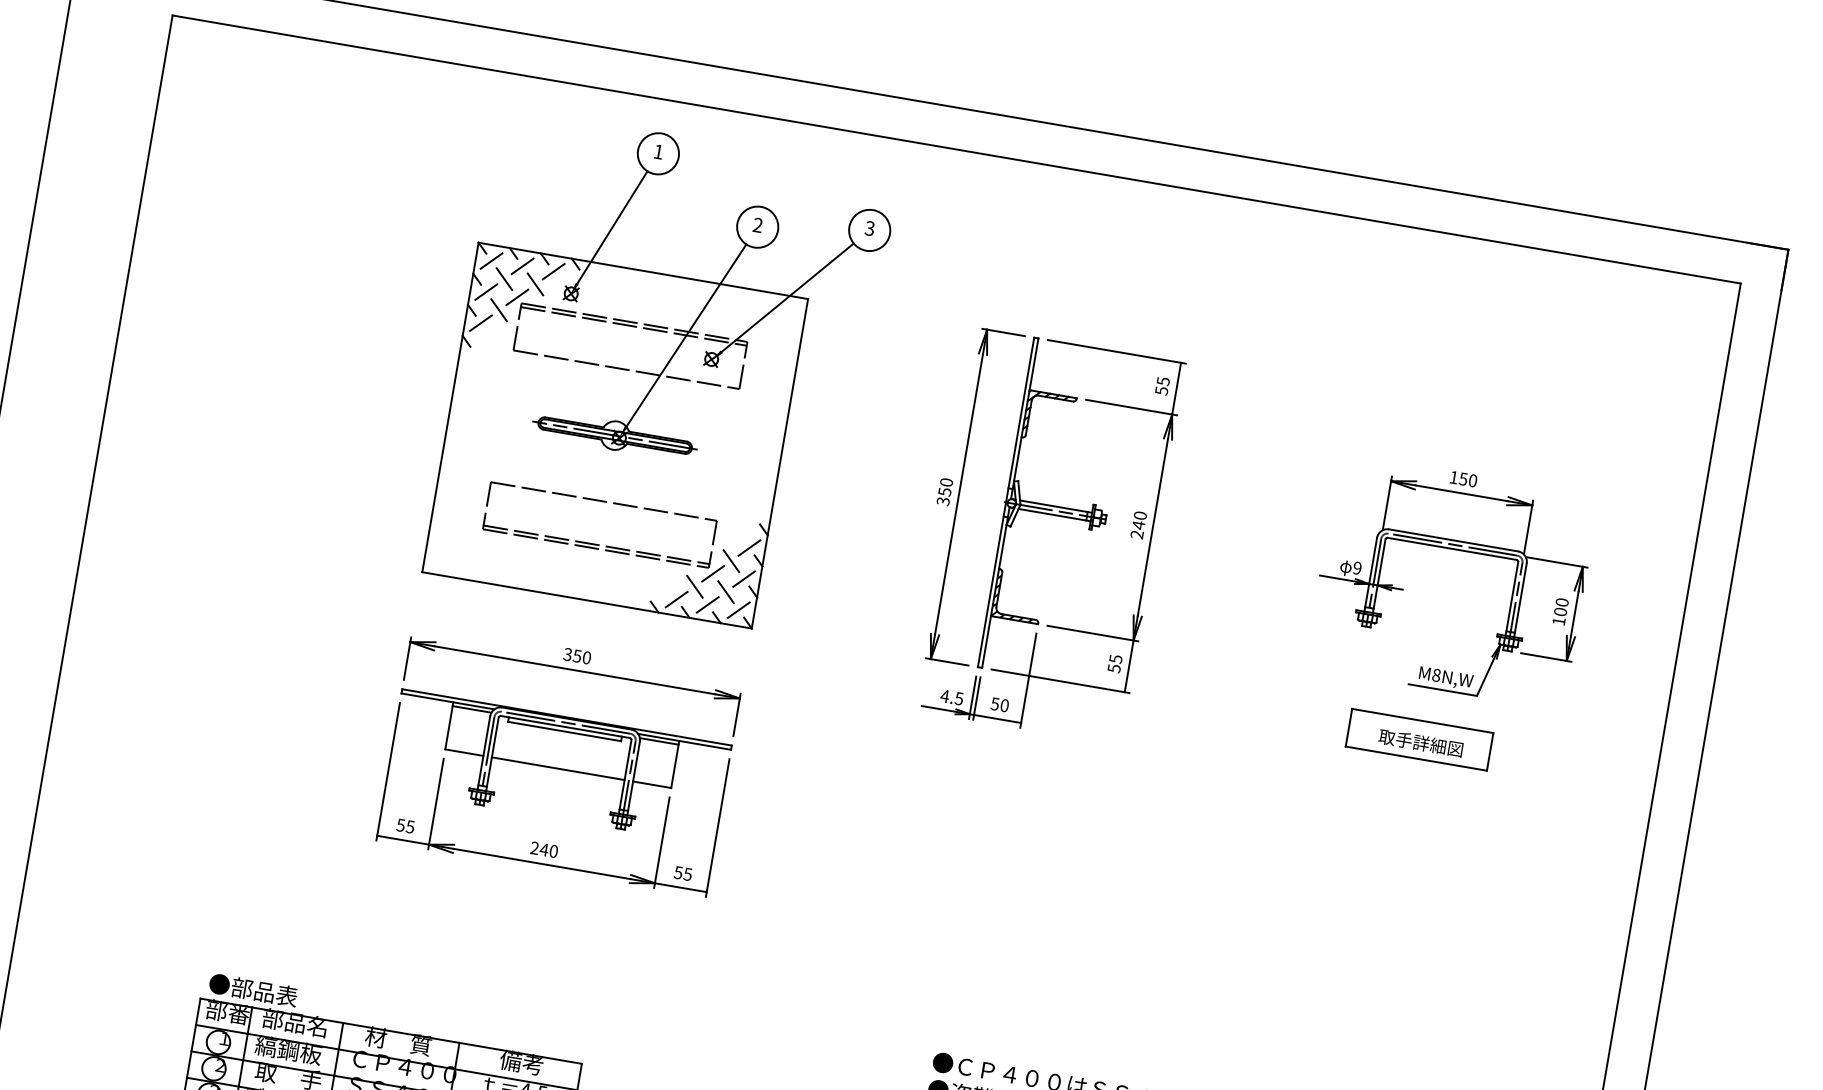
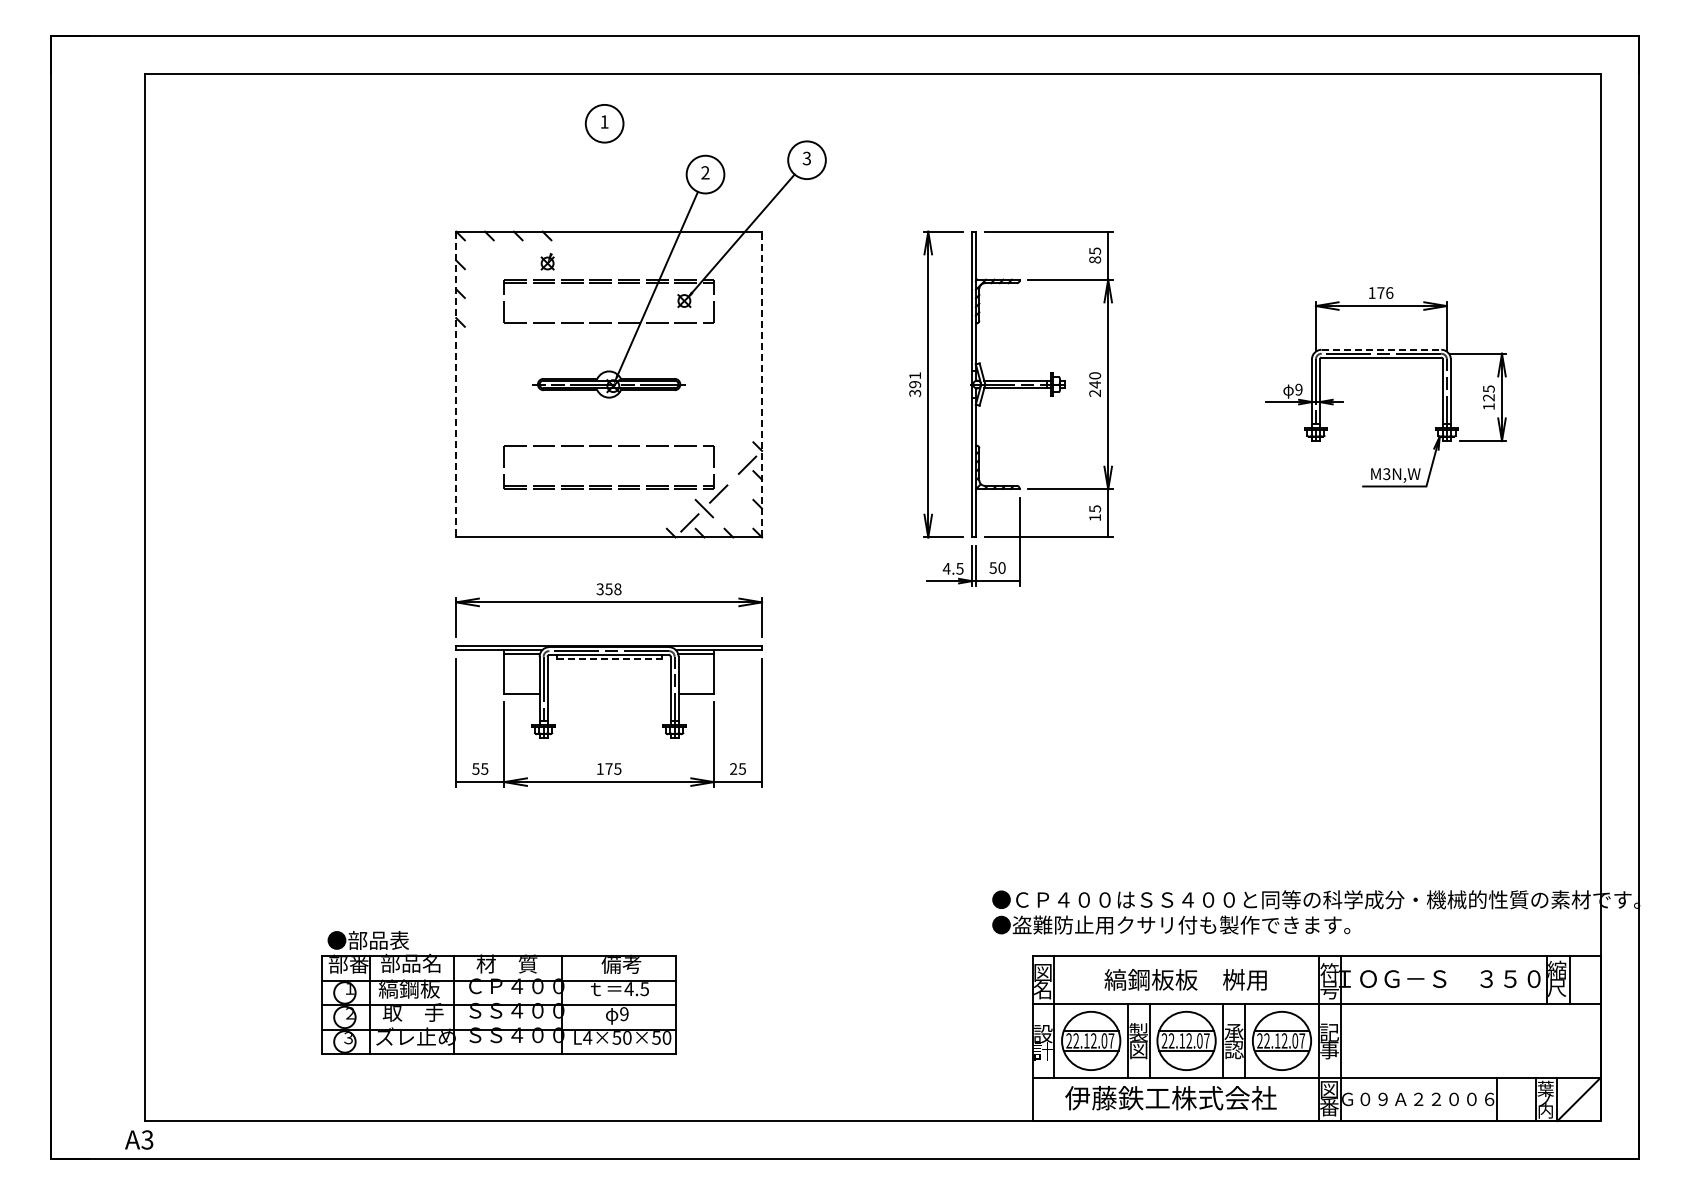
line: (612, 227) -> (574, 197), removed
line: (491, 260) -> (470, 245), removed
line: (522, 265) -> (499, 245), removed
line: (553, 270) -> (528, 245), removed
line: (503, 279) -> (484, 260), removed
line: (535, 284) -> (513, 260), removed
line: (486, 291) -> (470, 274), removed
line: (517, 296) -> (499, 274), removed
line: (498, 309) -> (484, 288), removed
line: (480, 322) -> (470, 303), removed
text: (1161, 390) -> (1094, 259), 55 -> 85
line: (450, 407) -> (456, 384), solid -> dashed
line: (780, 463) -> (762, 384), solid -> dashed
text: (1468, 479) -> (1385, 292), 150 -> 176
text: (946, 487) -> (915, 380), 350 -> 391
line: (1453, 540) -> (1381, 349), solid -> dashed
line: (730, 560) -> (732, 479), removed
line: (744, 578) -> (747, 493), removed
line: (725, 591) -> (732, 508), removed
line: (707, 604) -> (718, 522), removed
text: (1560, 607) -> (1488, 393), 100 -> 125
line: (738, 609) -> (747, 522), removed
text: (586, 656) -> (617, 588), 350 -> 358
text: (1114, 668) -> (1095, 517), 55 -> 15
text: (1436, 674) -> (1386, 473), M8N,W -> M3N,W
line: (564, 731) -> (609, 659), solid -> dashed
part: (1419, 739) -> (1381, 534), removed
line: (557, 768) -> (608, 693), removed
text: (543, 849) -> (608, 768), 240 -> 175
text: (678, 872) -> (733, 768), 55 -> 25

